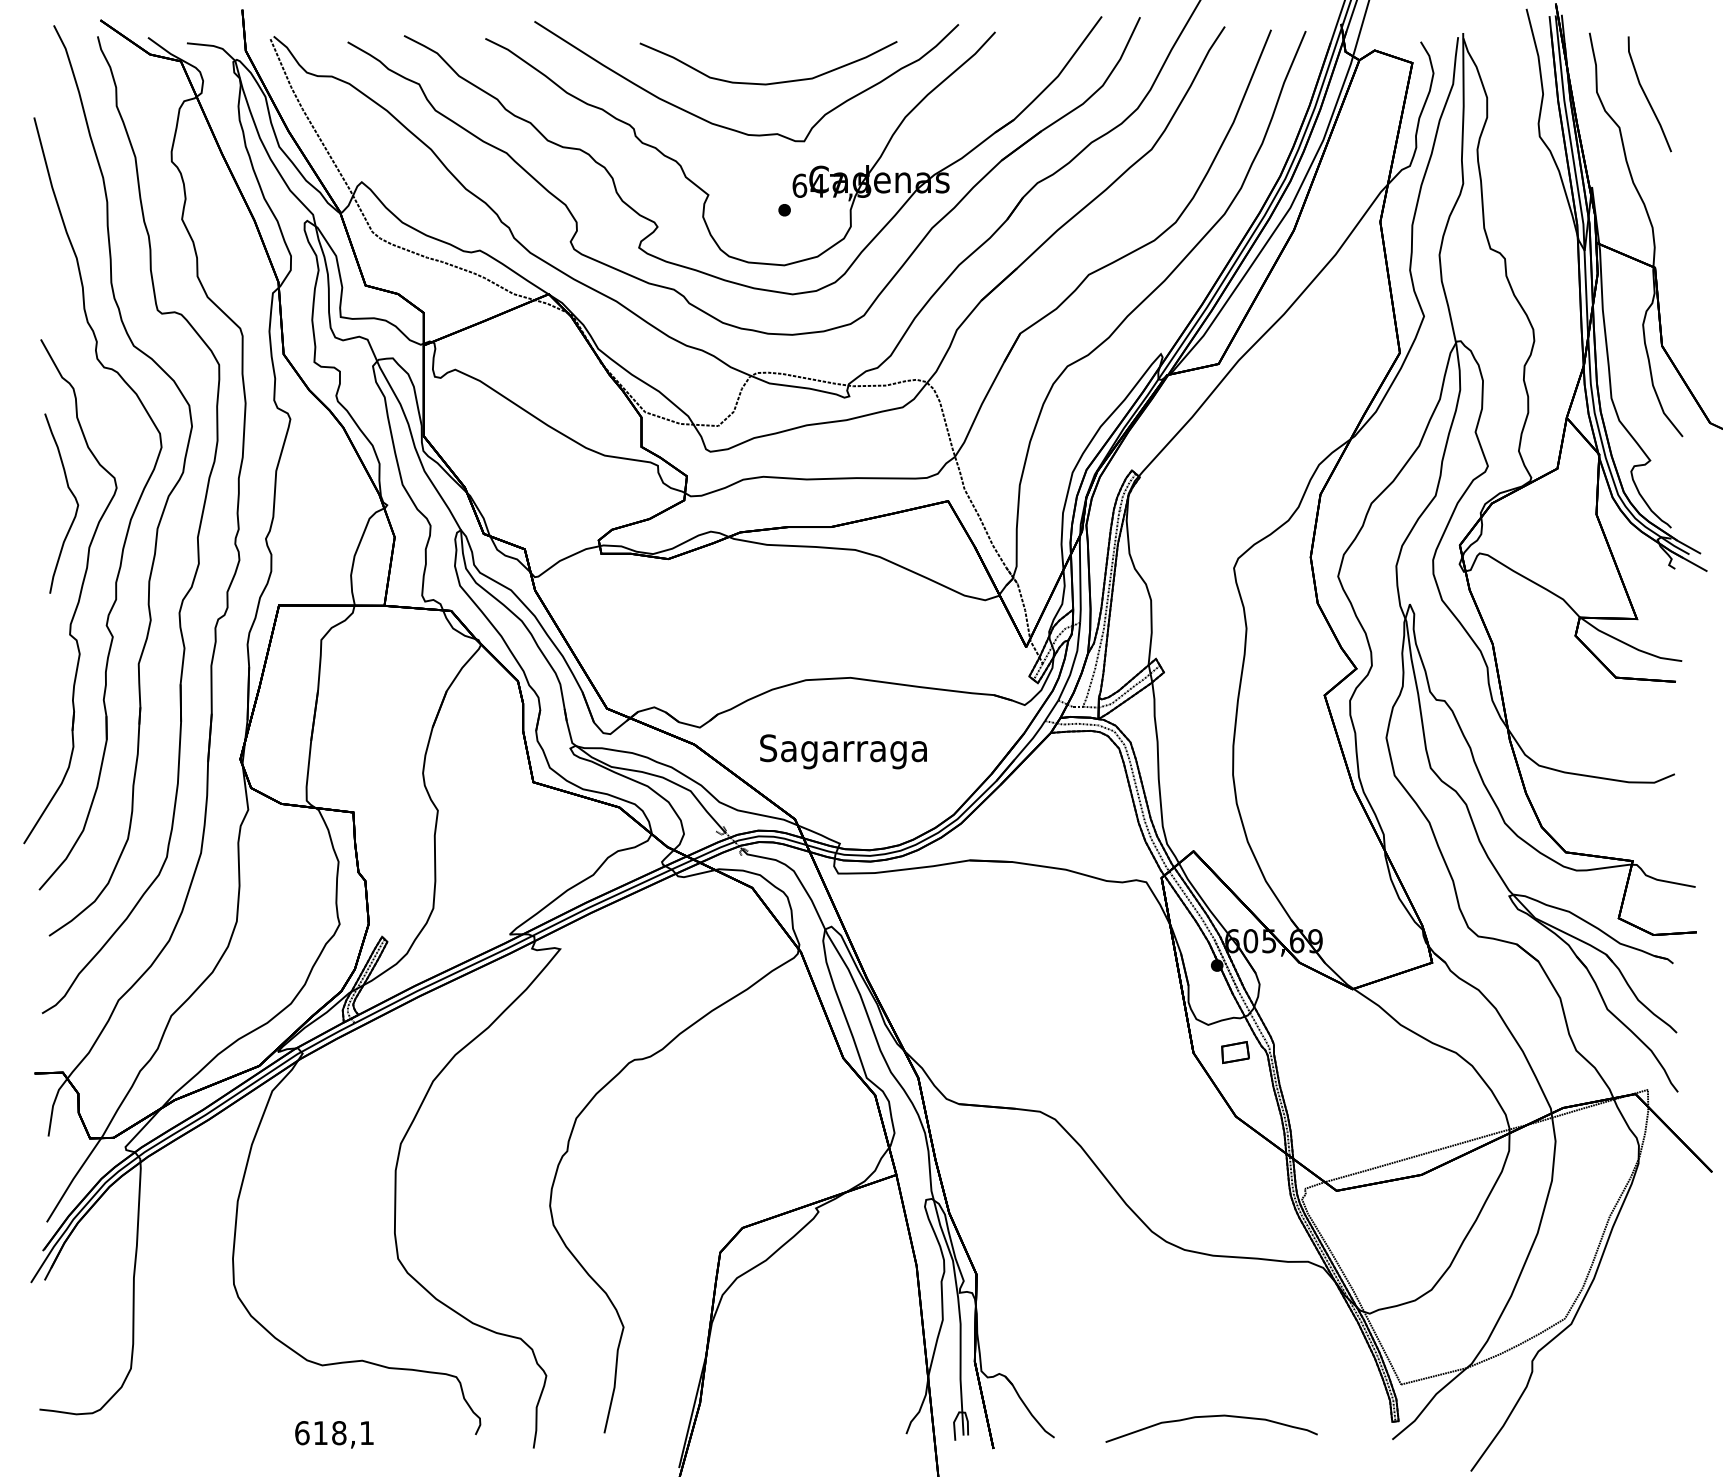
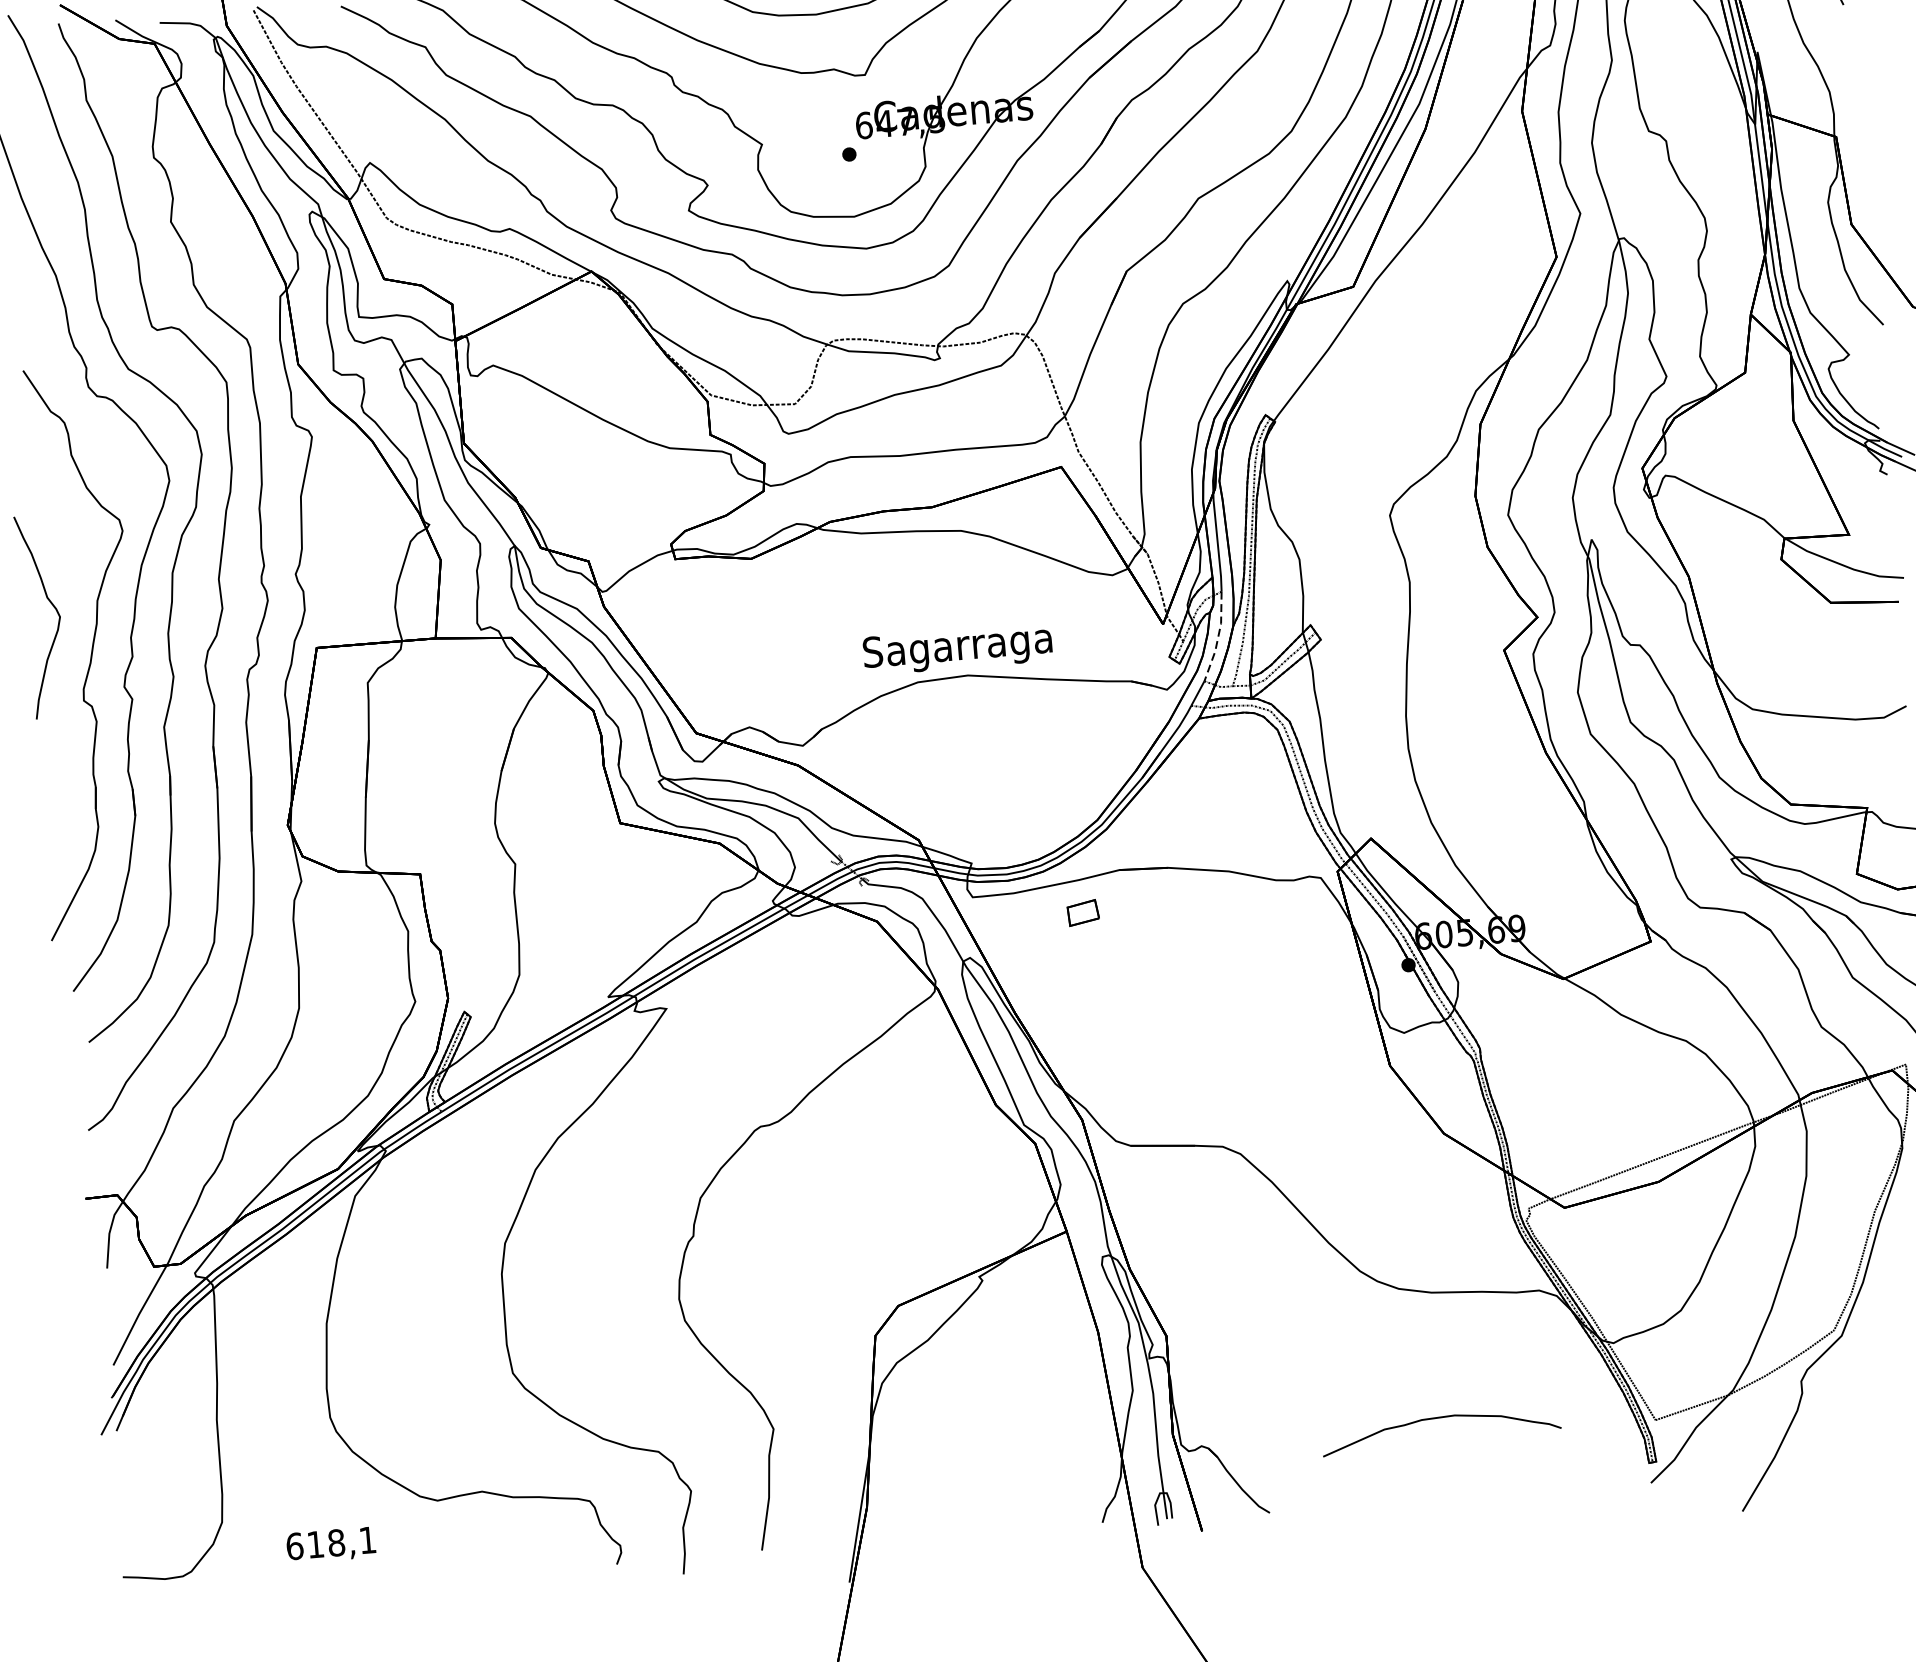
curve: (72, 495) -> (52, 606), moved
line: (1073, 663) -> (1217, 638), solid -> dashed
text: (843, 751) -> (957, 648), moved
part: (1235, 1052) -> (1083, 912), moved
curve: (1211, 1417) -> (1440, 1418), moved
text: (334, 1434) -> (331, 1544), moved

